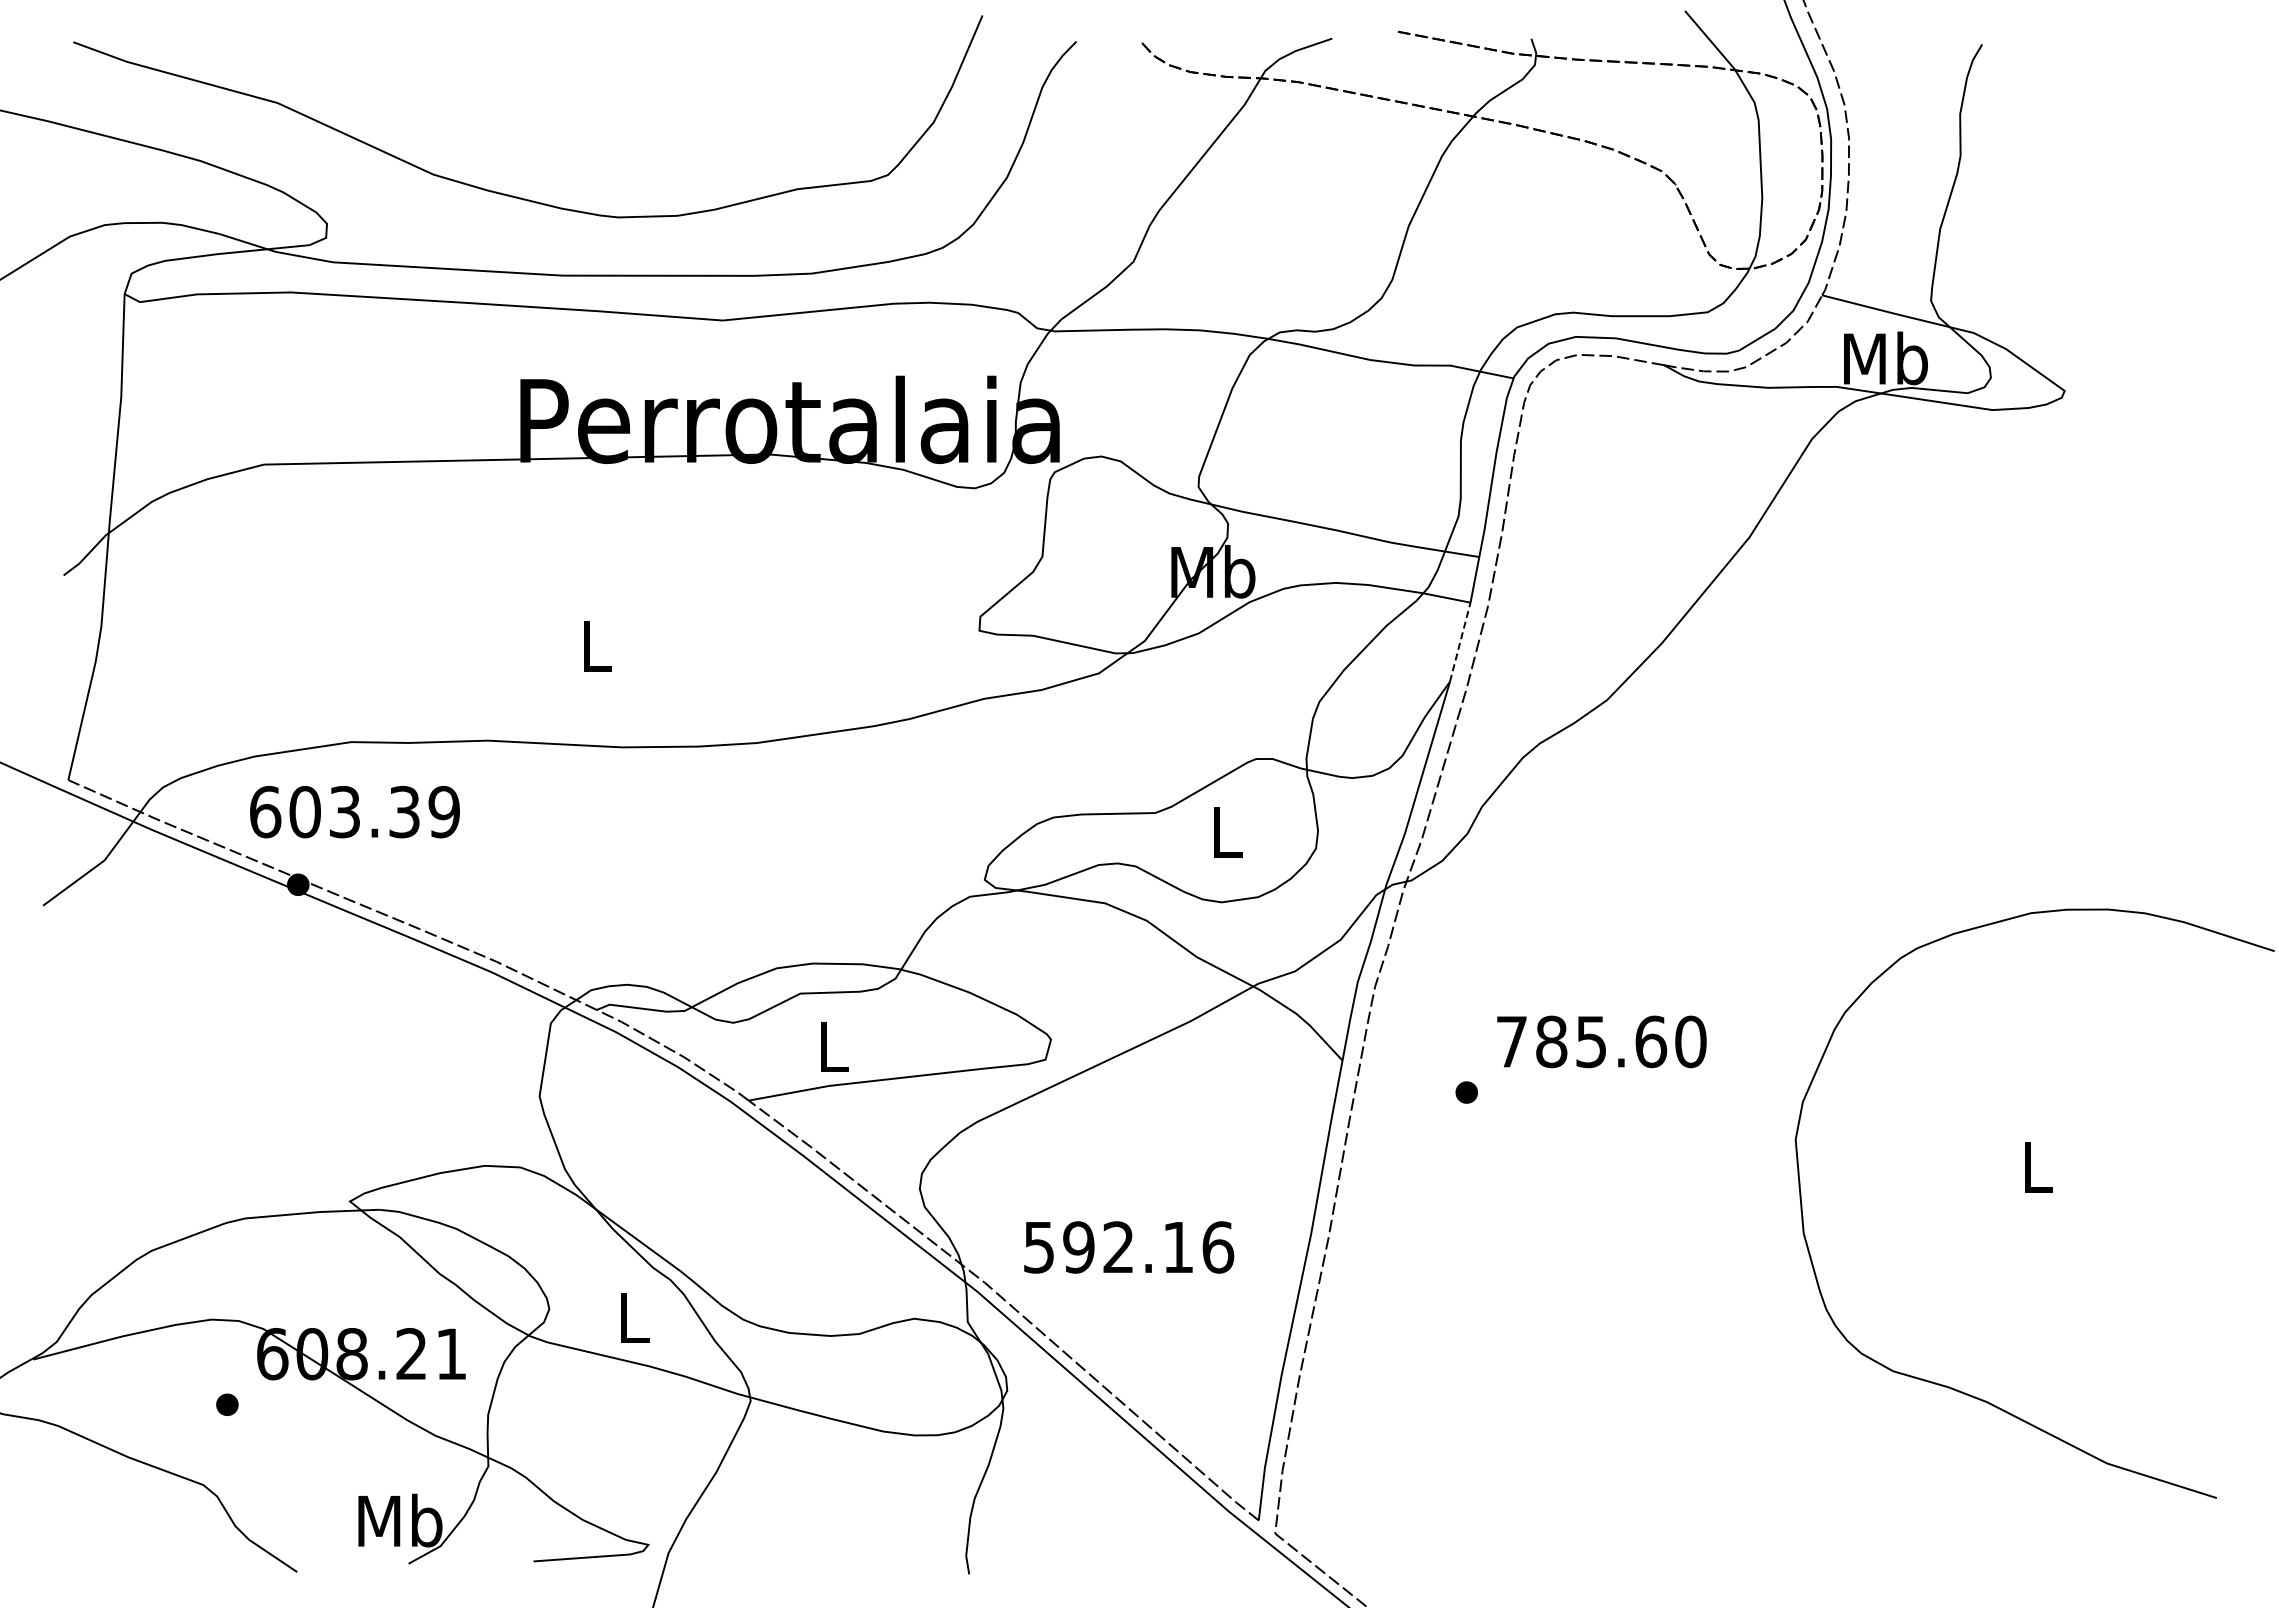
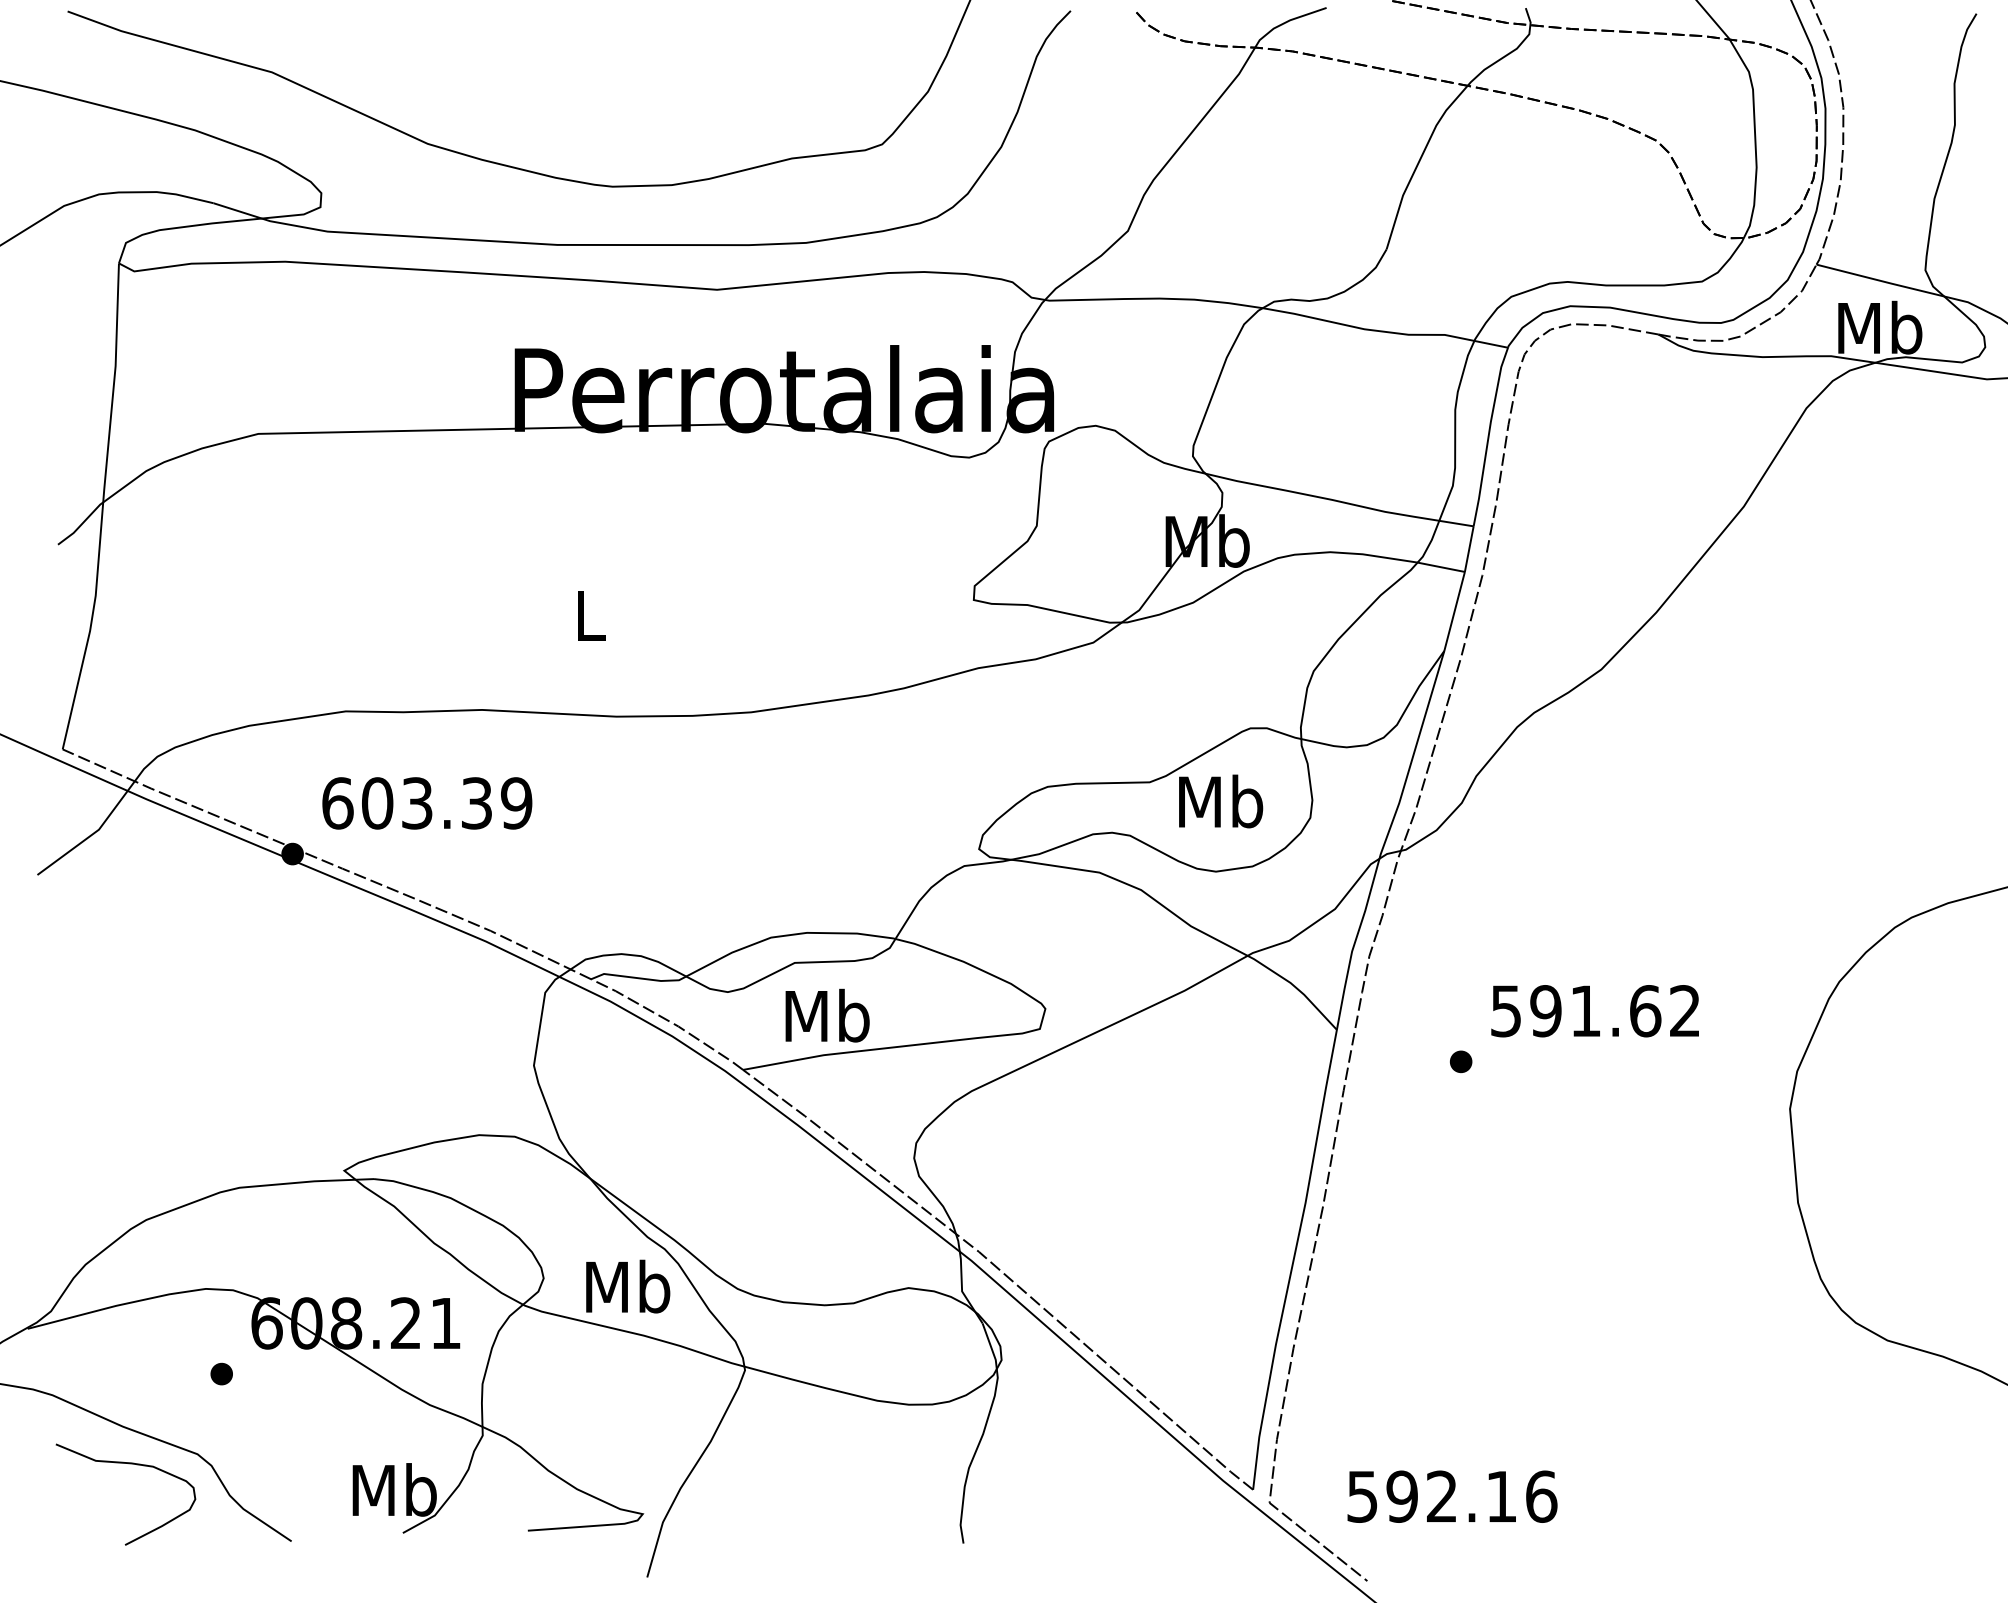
line: (1460, 642) -> (1454, 611), dashed -> solid
text: (354, 811) -> (426, 802), moved
text: (1226, 832) -> (1220, 801), L -> Mb
text: (1601, 1041) -> (1595, 1010), 785.60 -> 591.62
text: (833, 1046) -> (827, 1015), L -> Mb
text: (1129, 1247) -> (1452, 1496), moved
text: (633, 1317) -> (627, 1286), L -> Mb
curve: (137, 1495) -> (131, 1464), added

